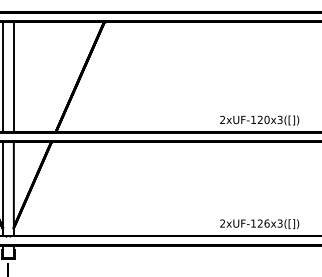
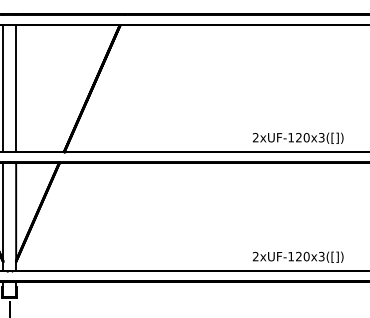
text: (266, 223) -> (306, 256), 2xUF-126x3([]) -> 2xUF-120x3([])

